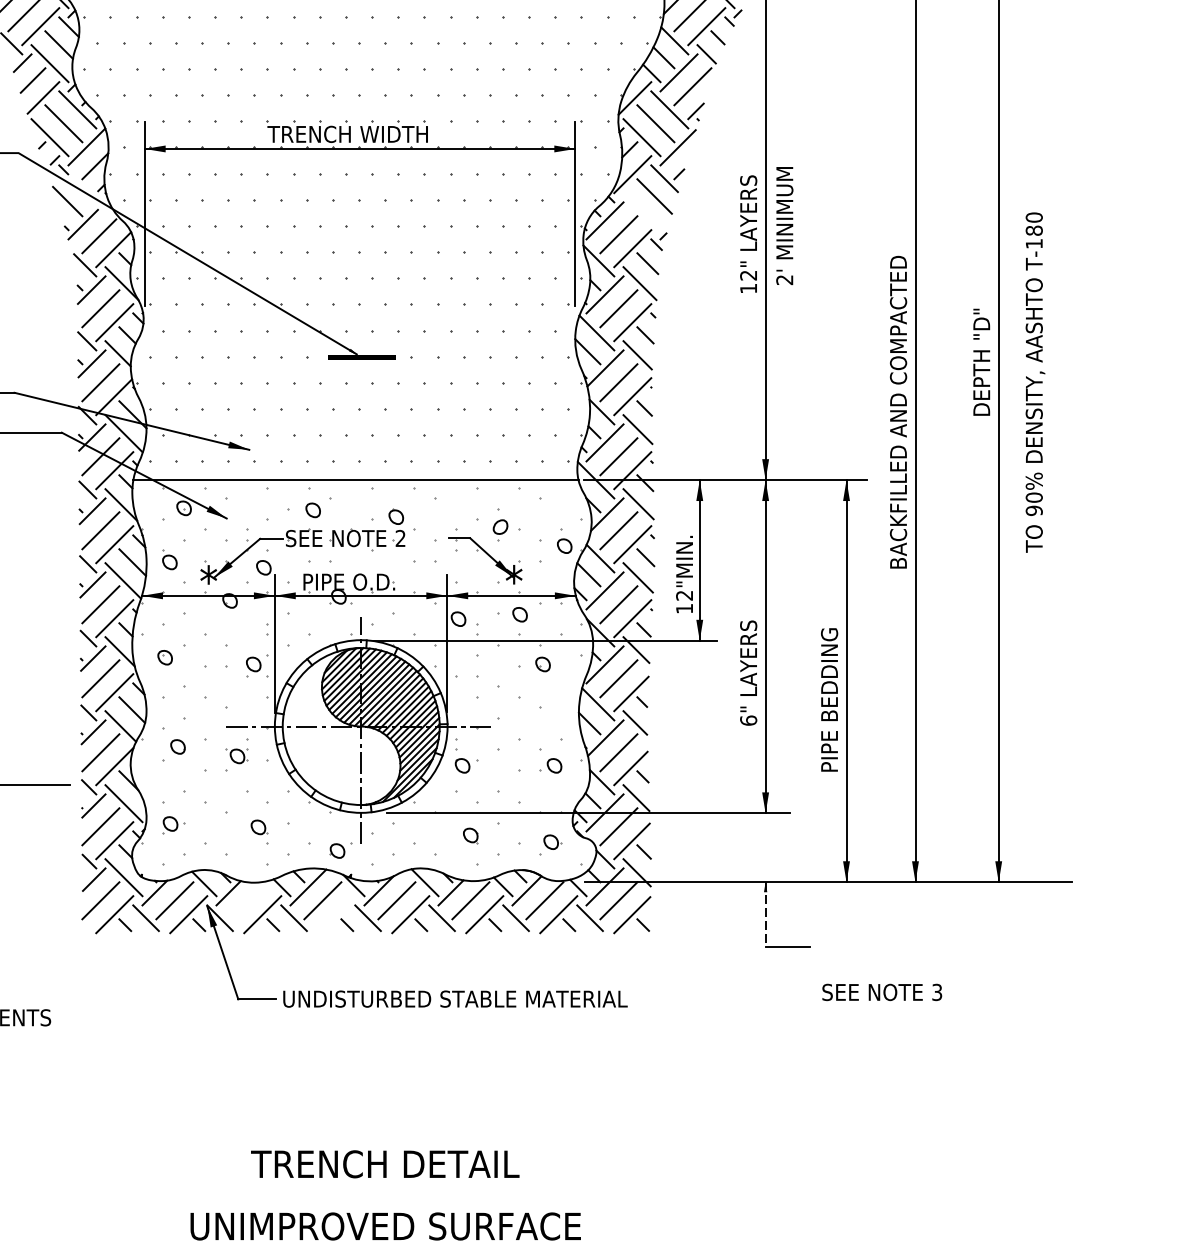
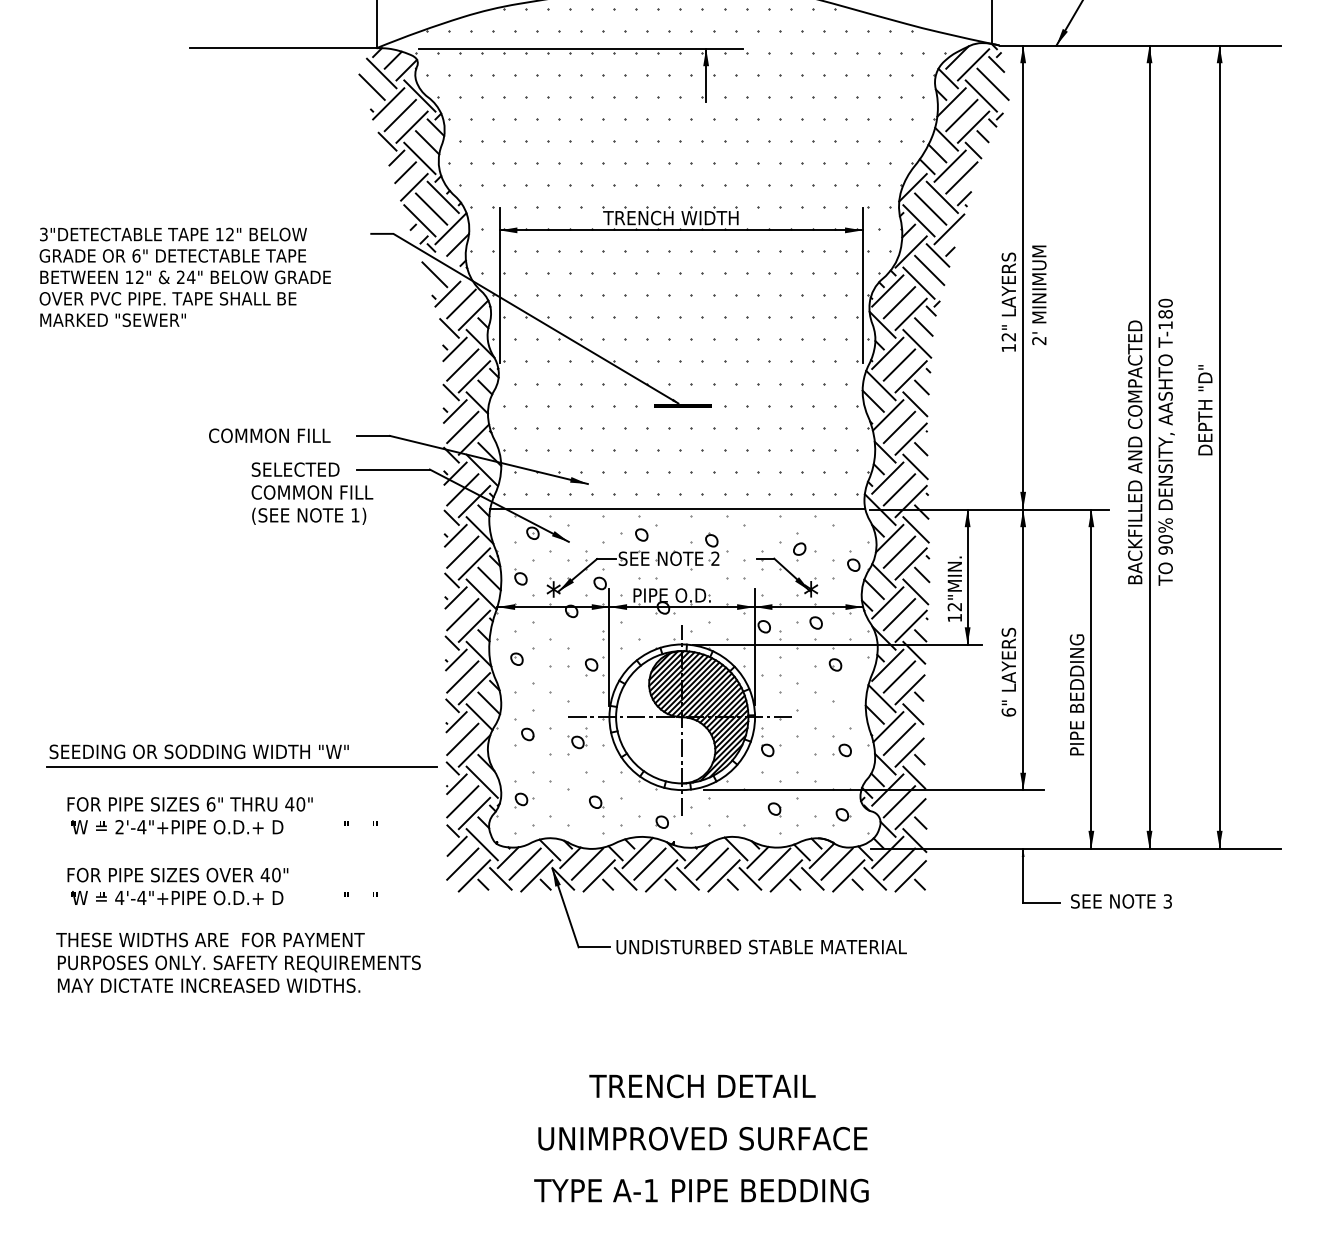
line: (641, 210) -> (918, 282), added
text: (1035, 381) -> (1166, 441), moved
line: (248, 899) -> (587, 863), added
line: (336, 914) -> (661, 875), added
line: (766, 915) -> (1023, 876), dashed -> solid
text: (882, 992) -> (1121, 901), moved

